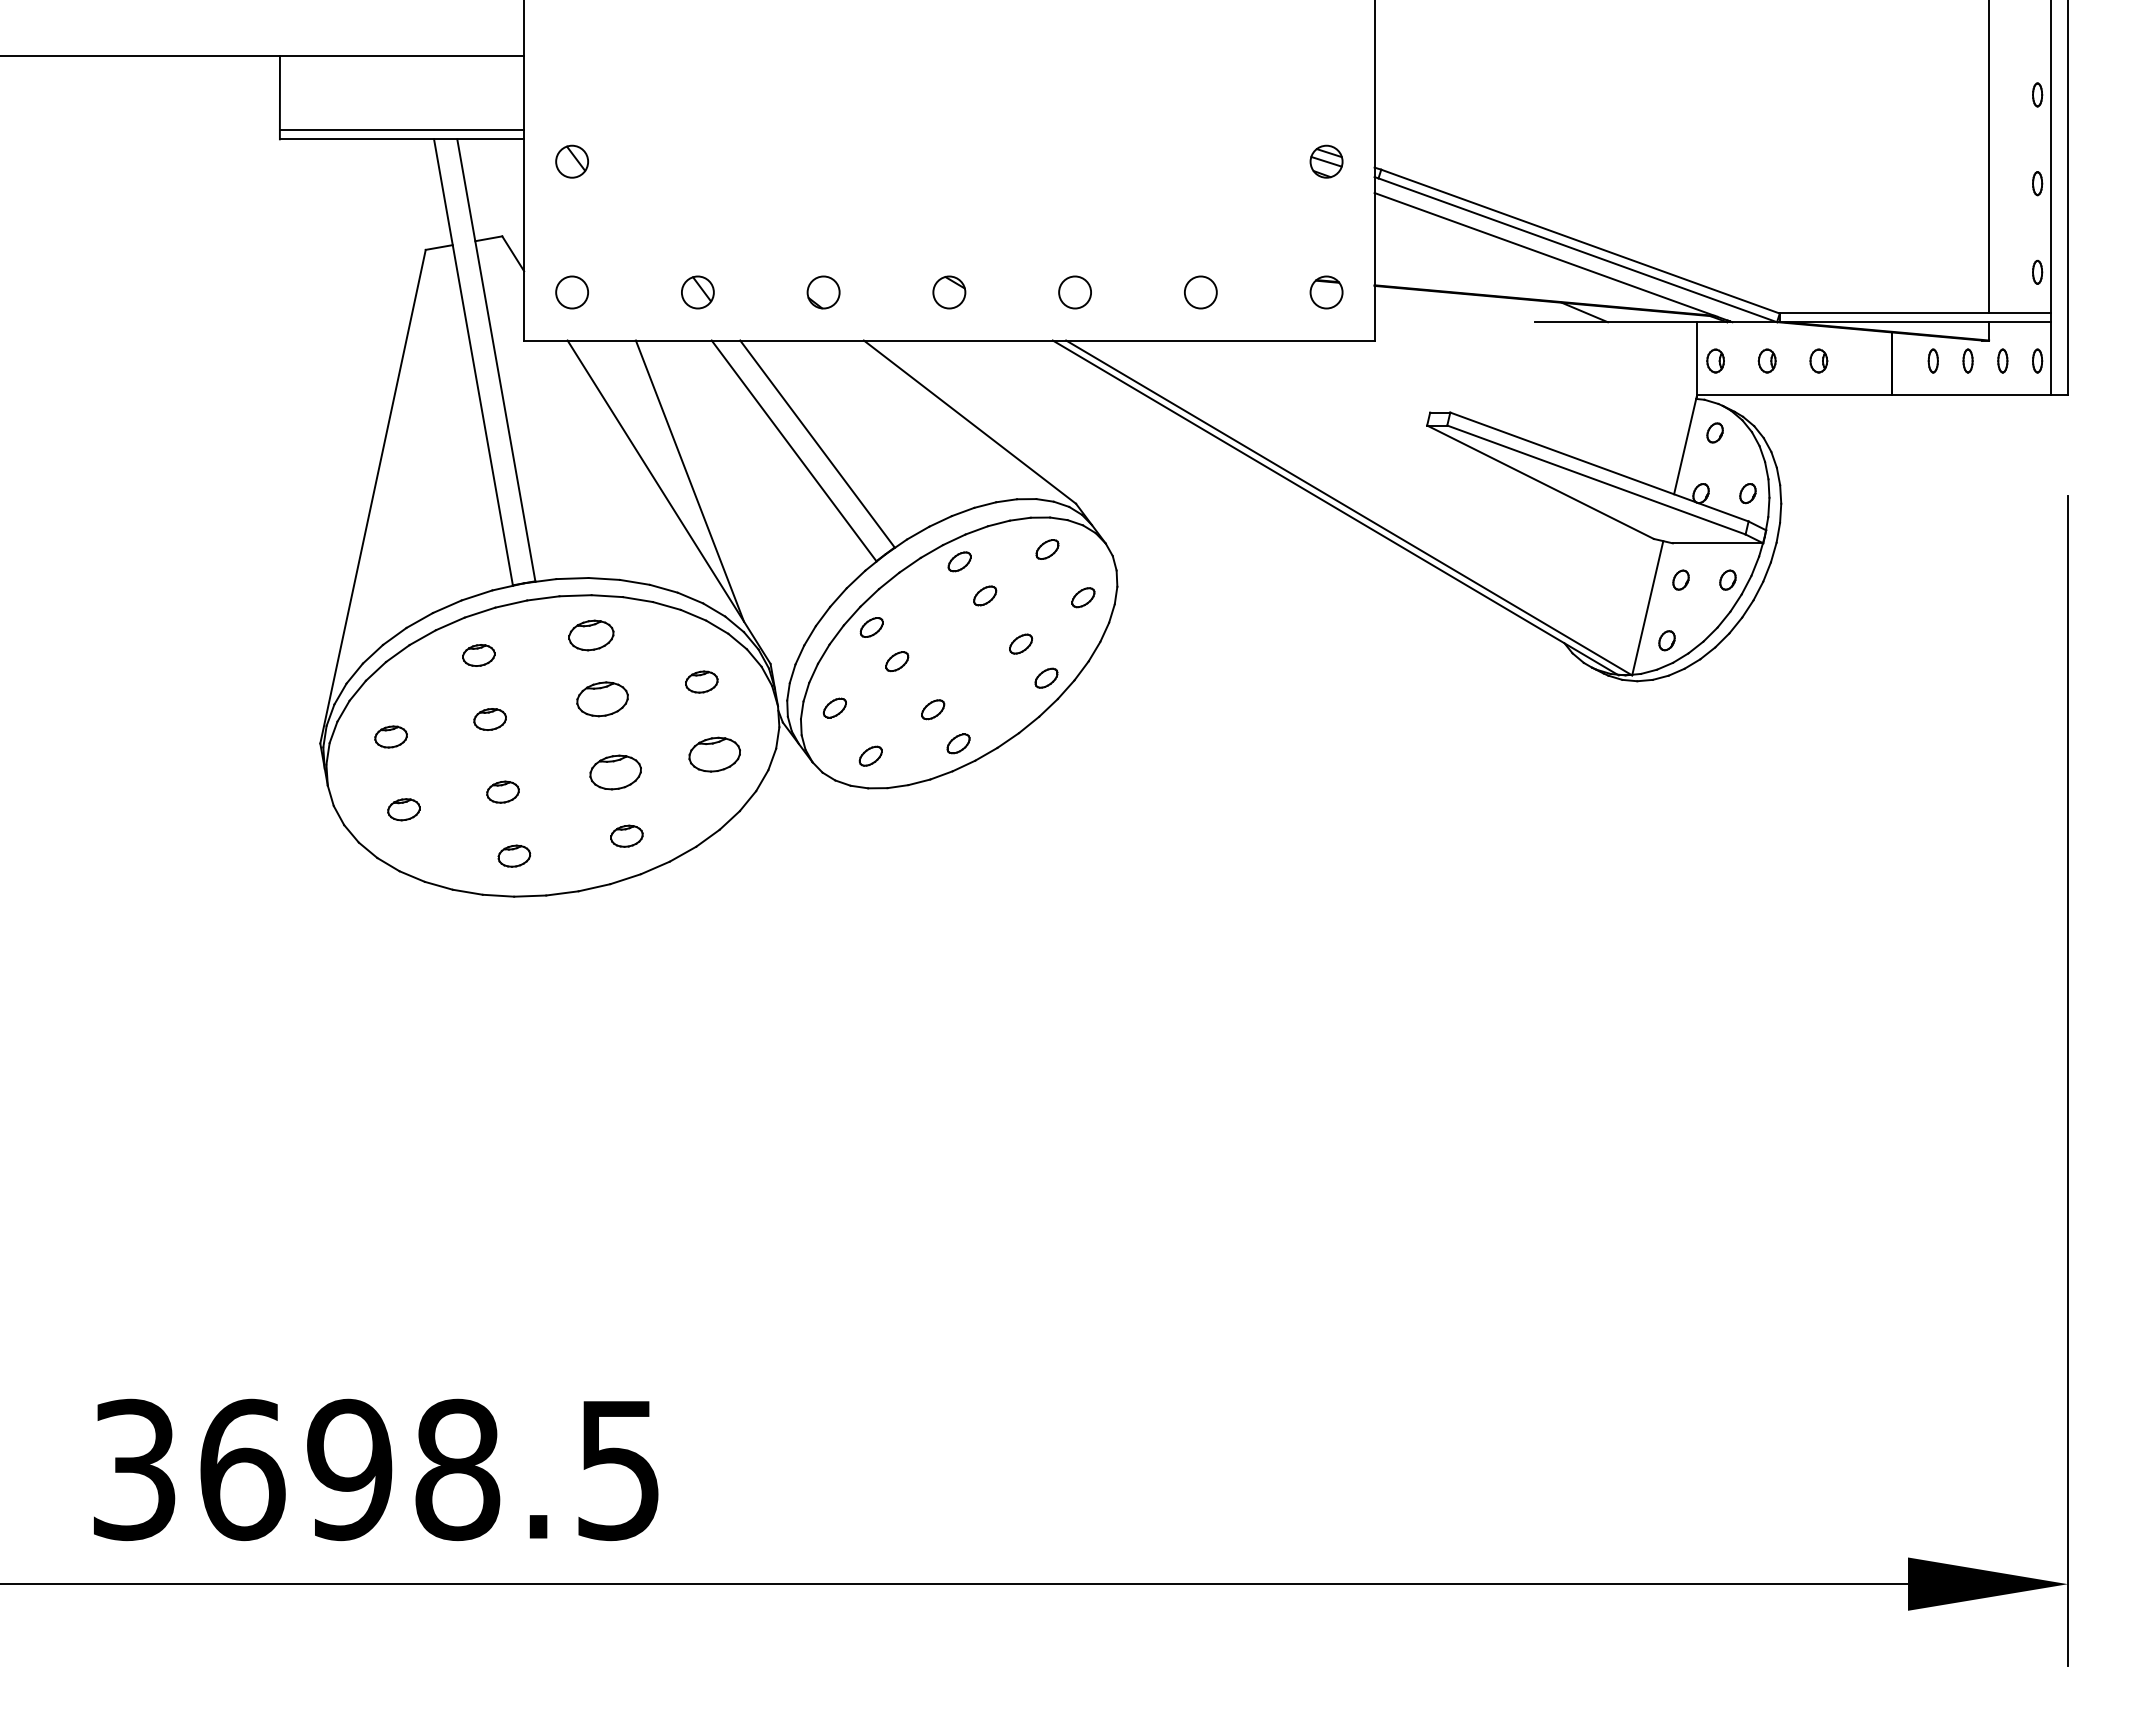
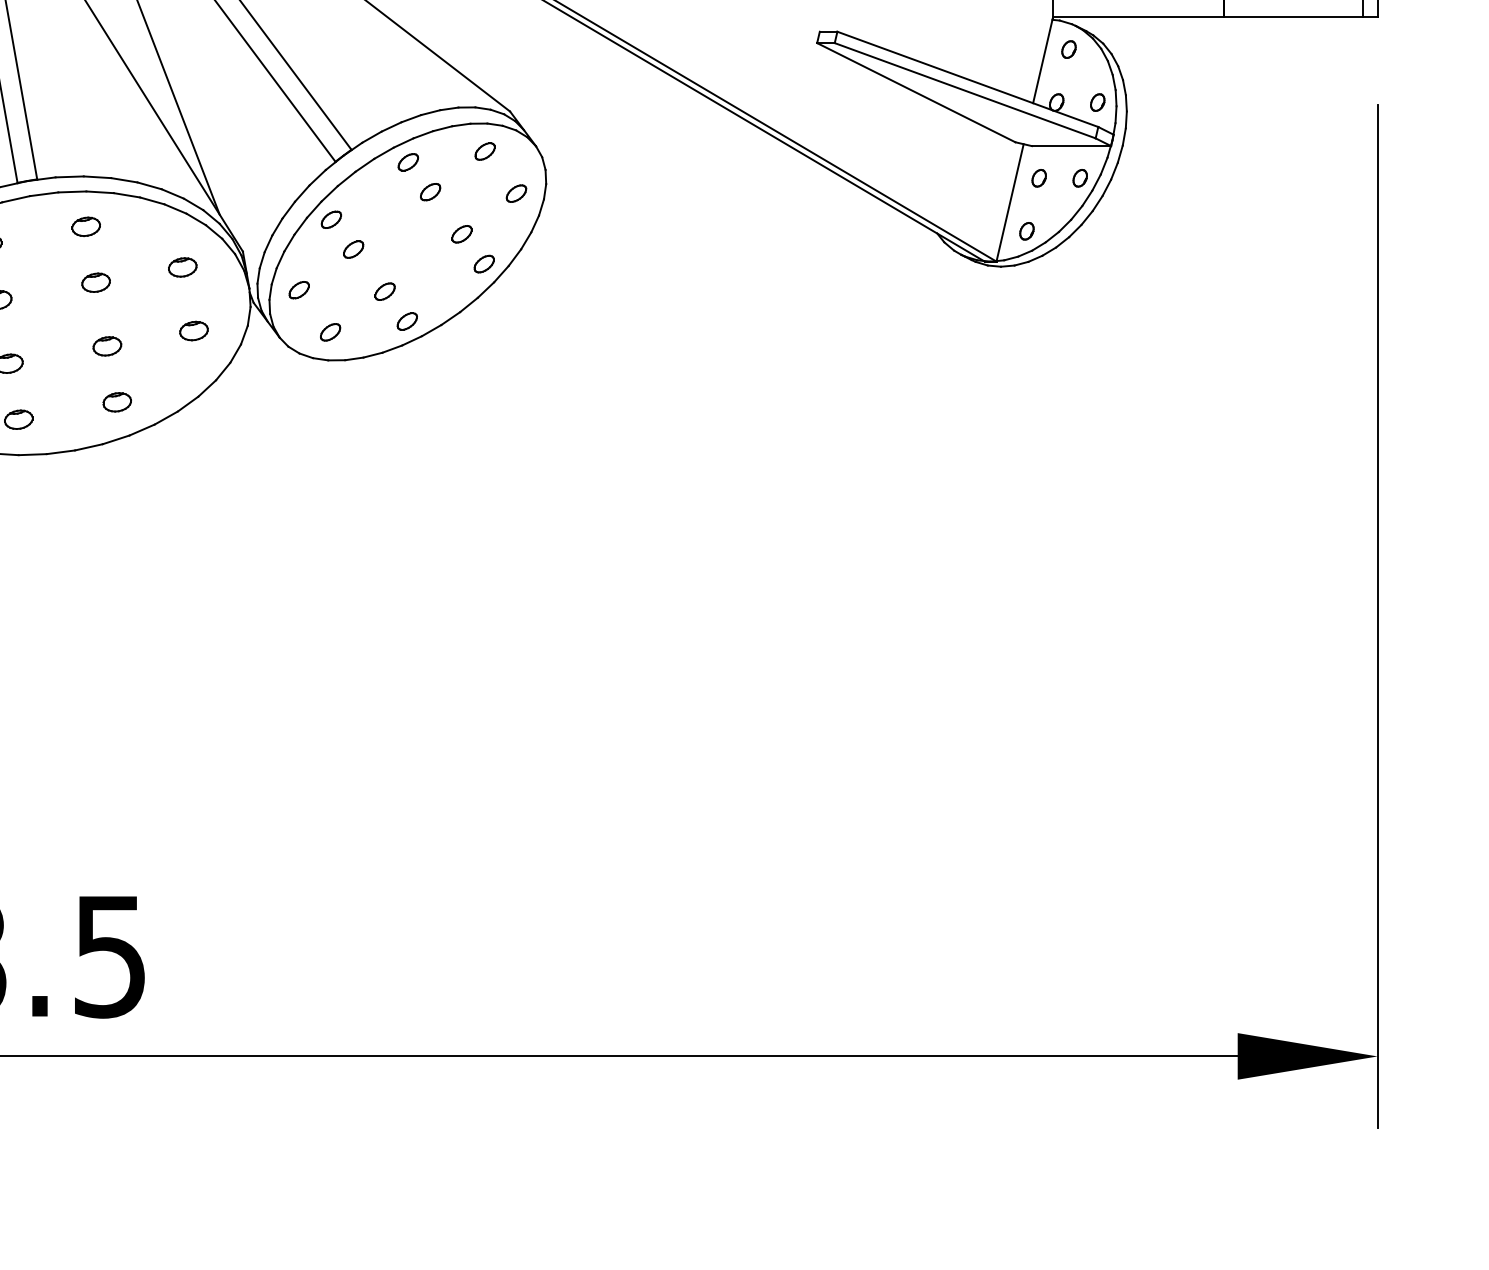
part: (591, 635) -> (86, 226), size x0.71
part: (602, 699) -> (95, 282), size x0.62
part: (714, 754) -> (193, 330), size x0.62
part: (615, 771) -> (107, 345), size x0.62

